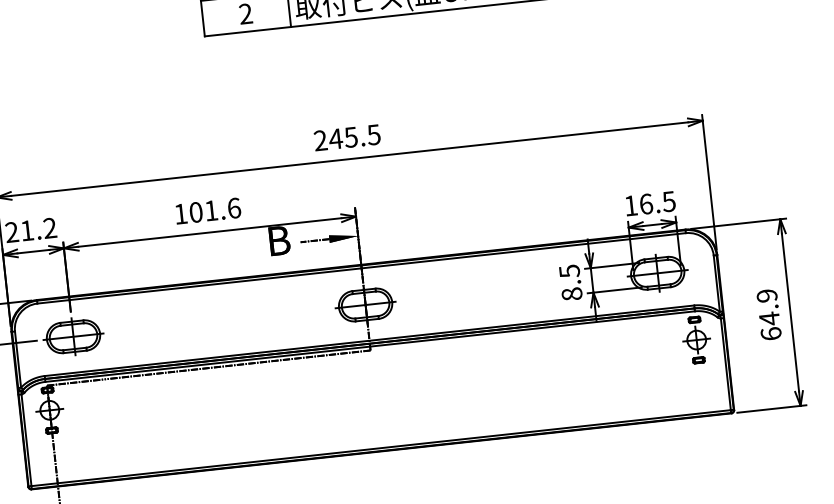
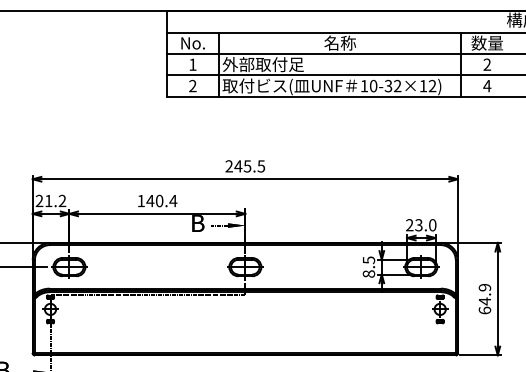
text: (650, 204) -> (421, 225), 16.5 -> 23.0
text: (214, 209) -> (161, 200), 101.6 -> 140.4

